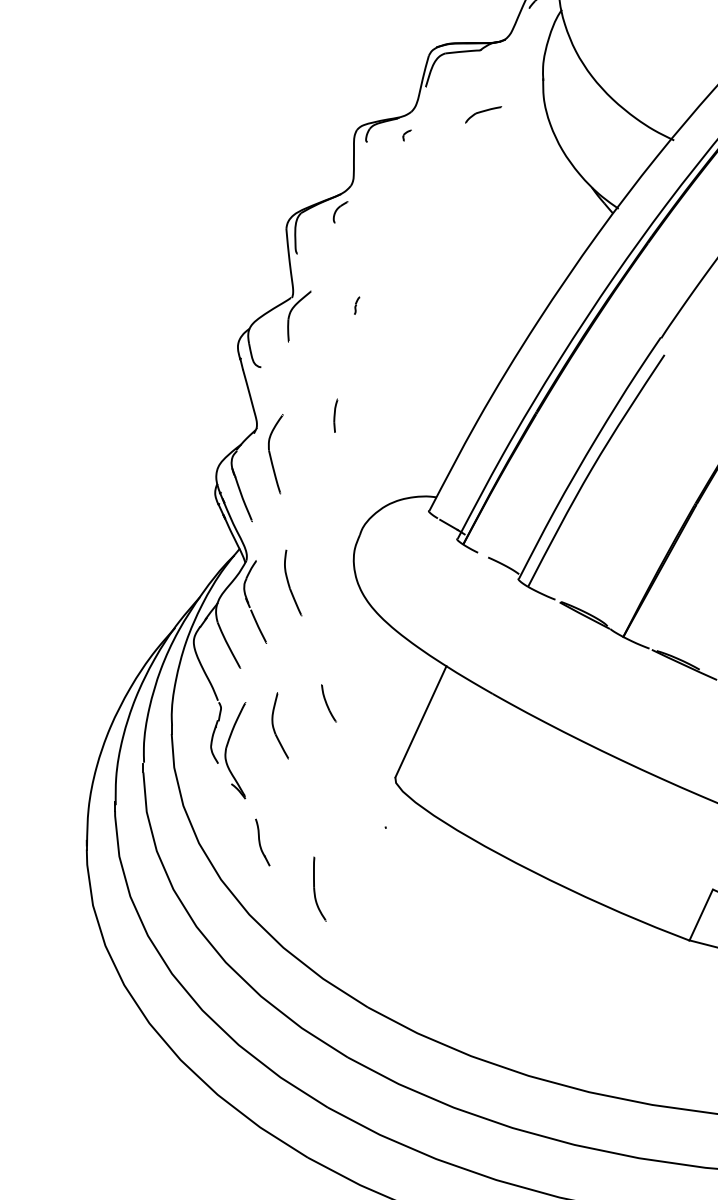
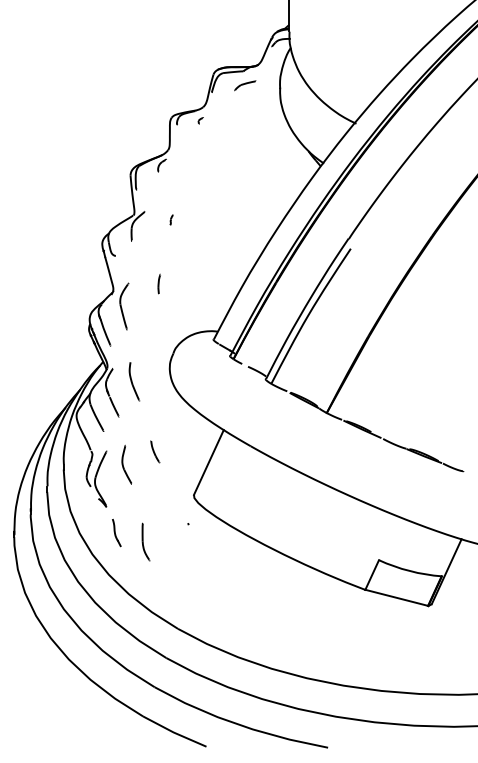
part: (483, 114) -> (245, 85), moved
part: (318, 888) -> (145, 541), moved

